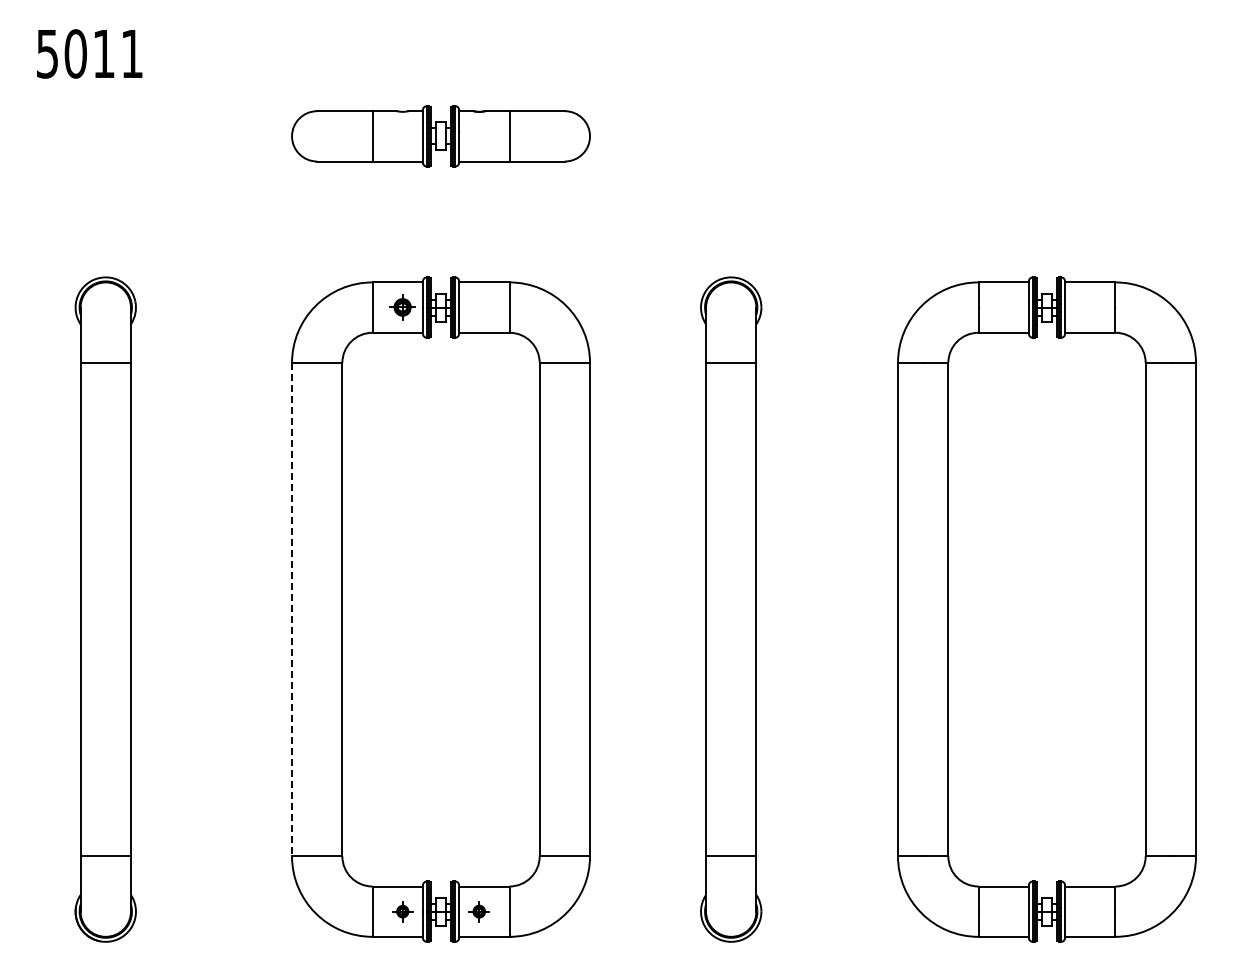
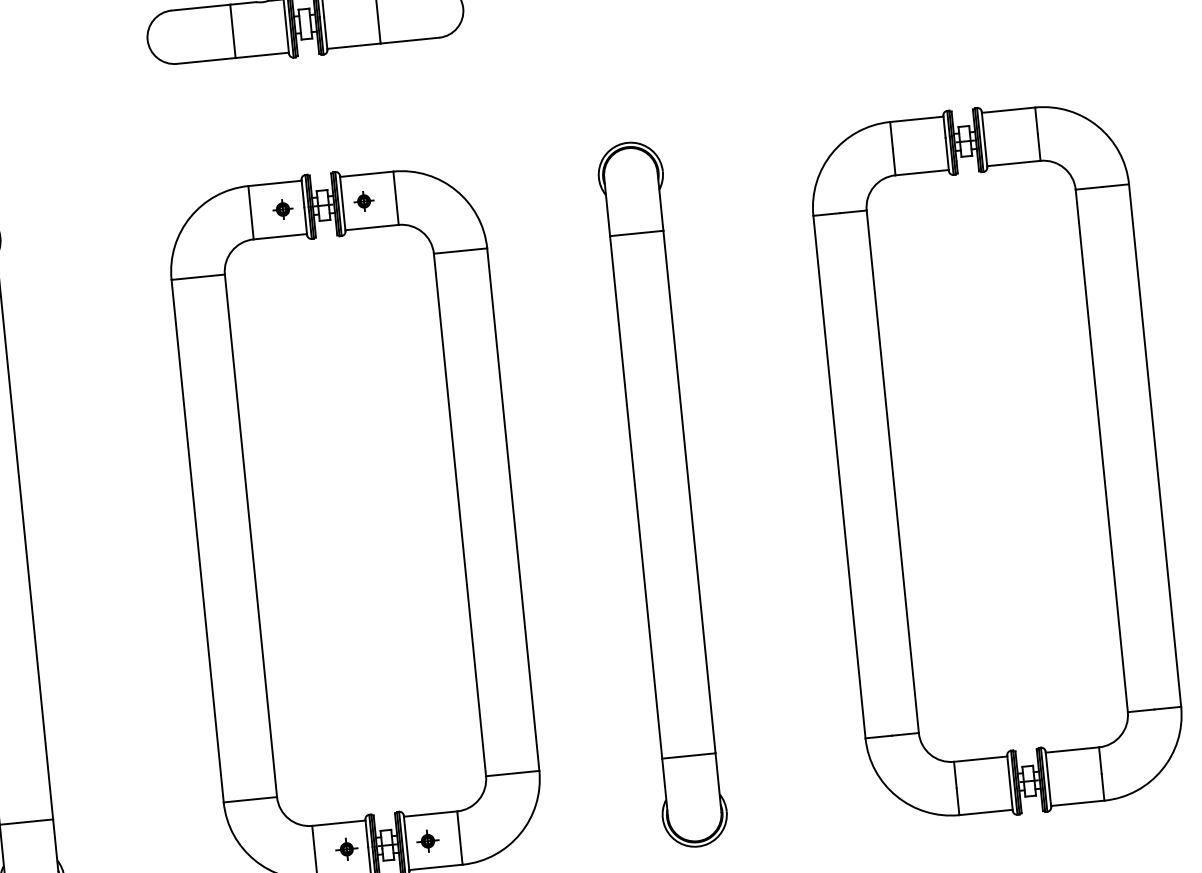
part: (402, 307) -> (282, 209), size x0.71
part: (478, 307) -> (363, 201), added
line: (292, 609) -> (198, 540), dashed -> solid

